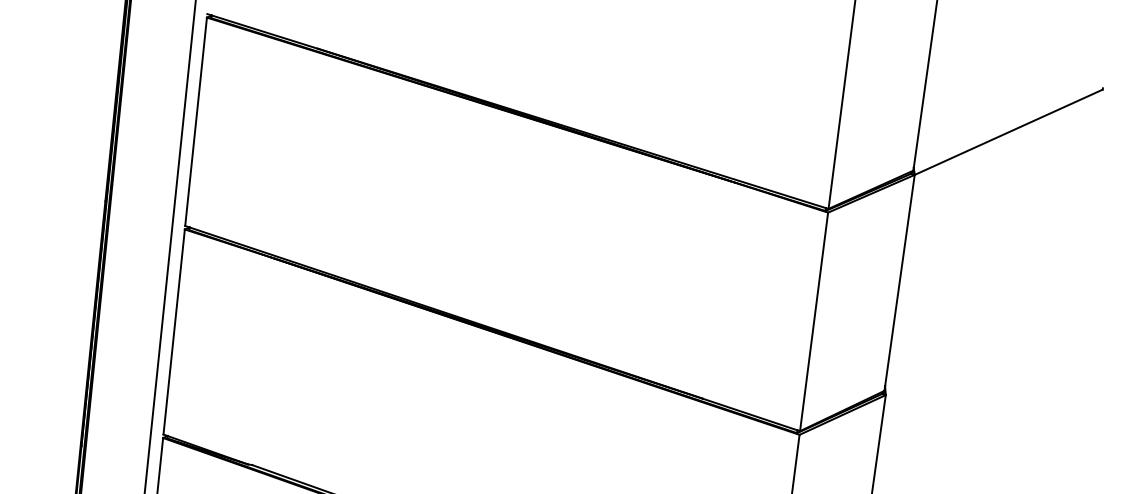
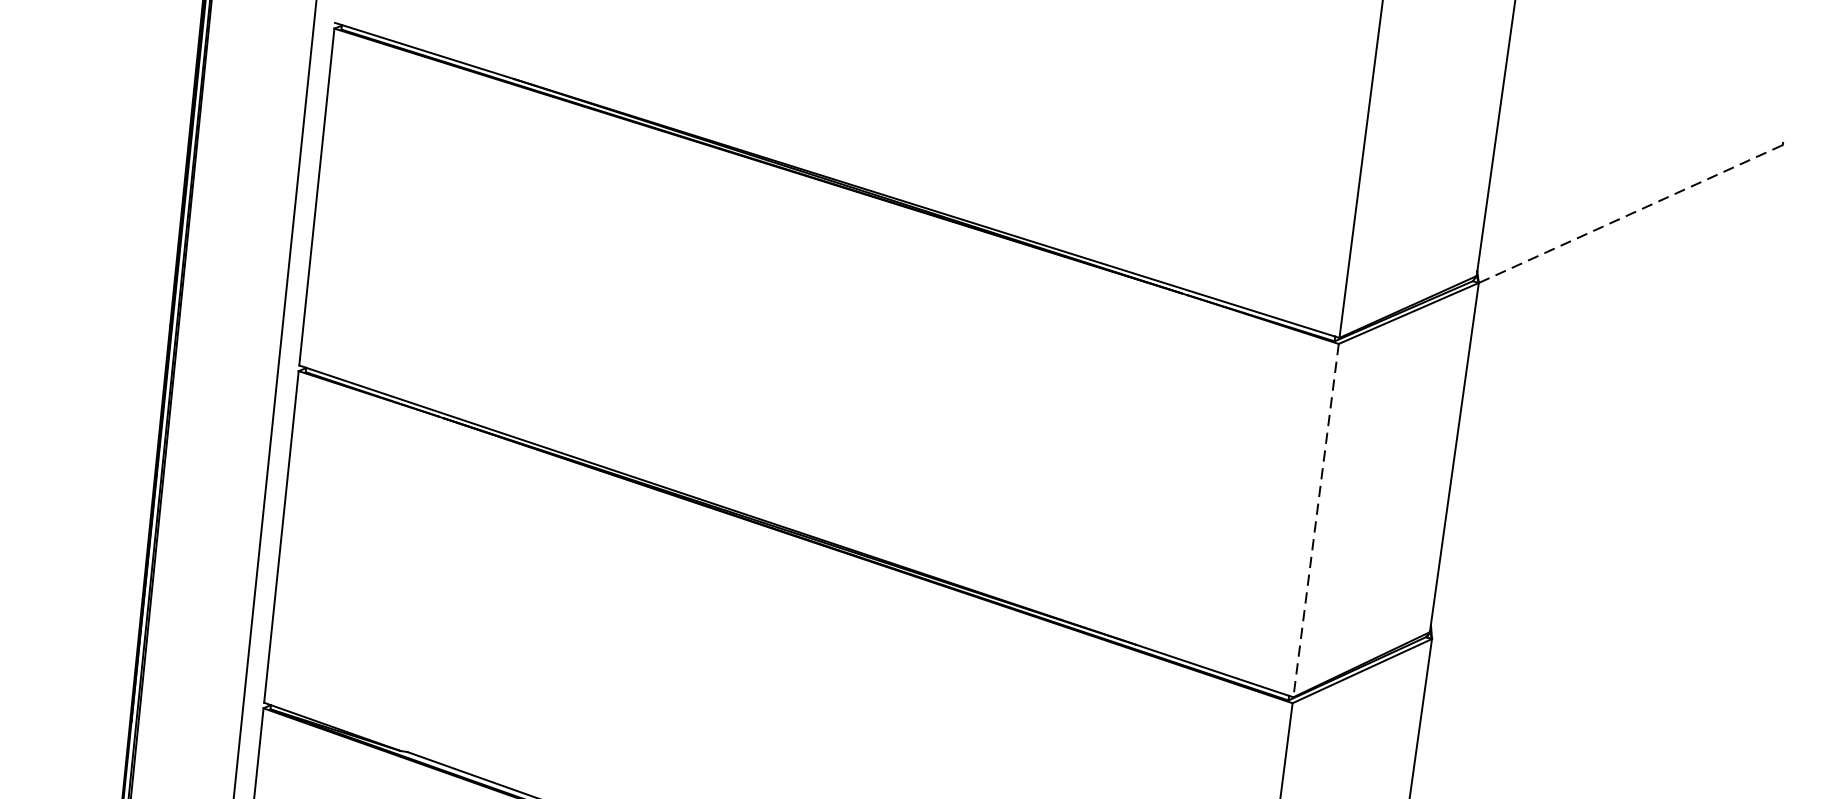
line: (1008, 132) -> (1630, 214), solid -> dashed
line: (814, 322) -> (1316, 521), solid -> dashed

